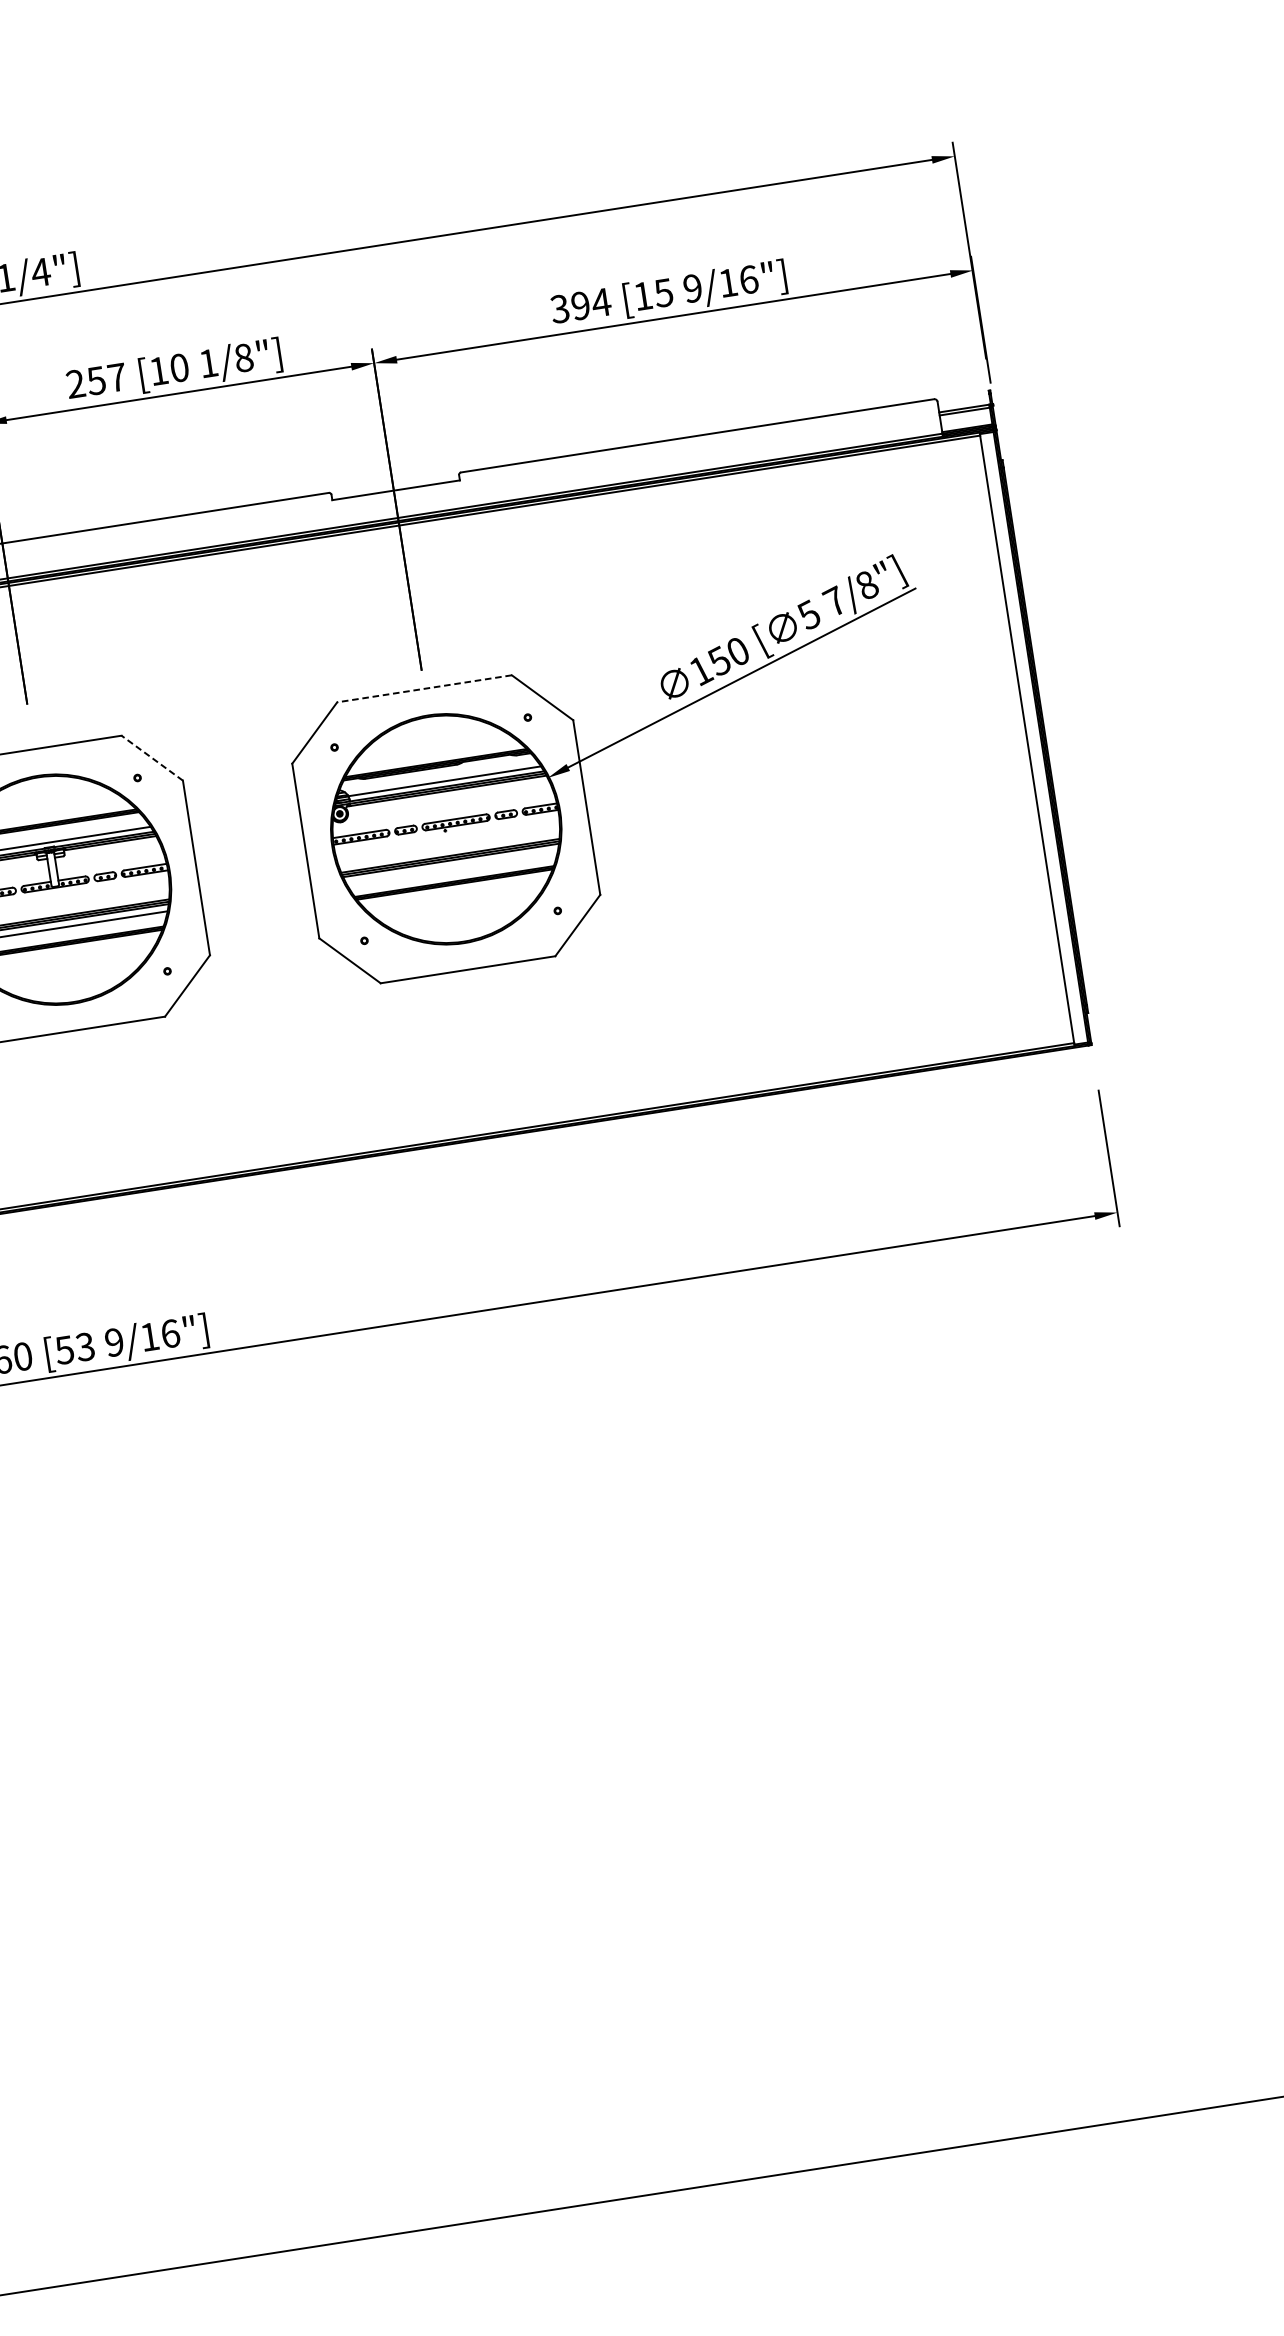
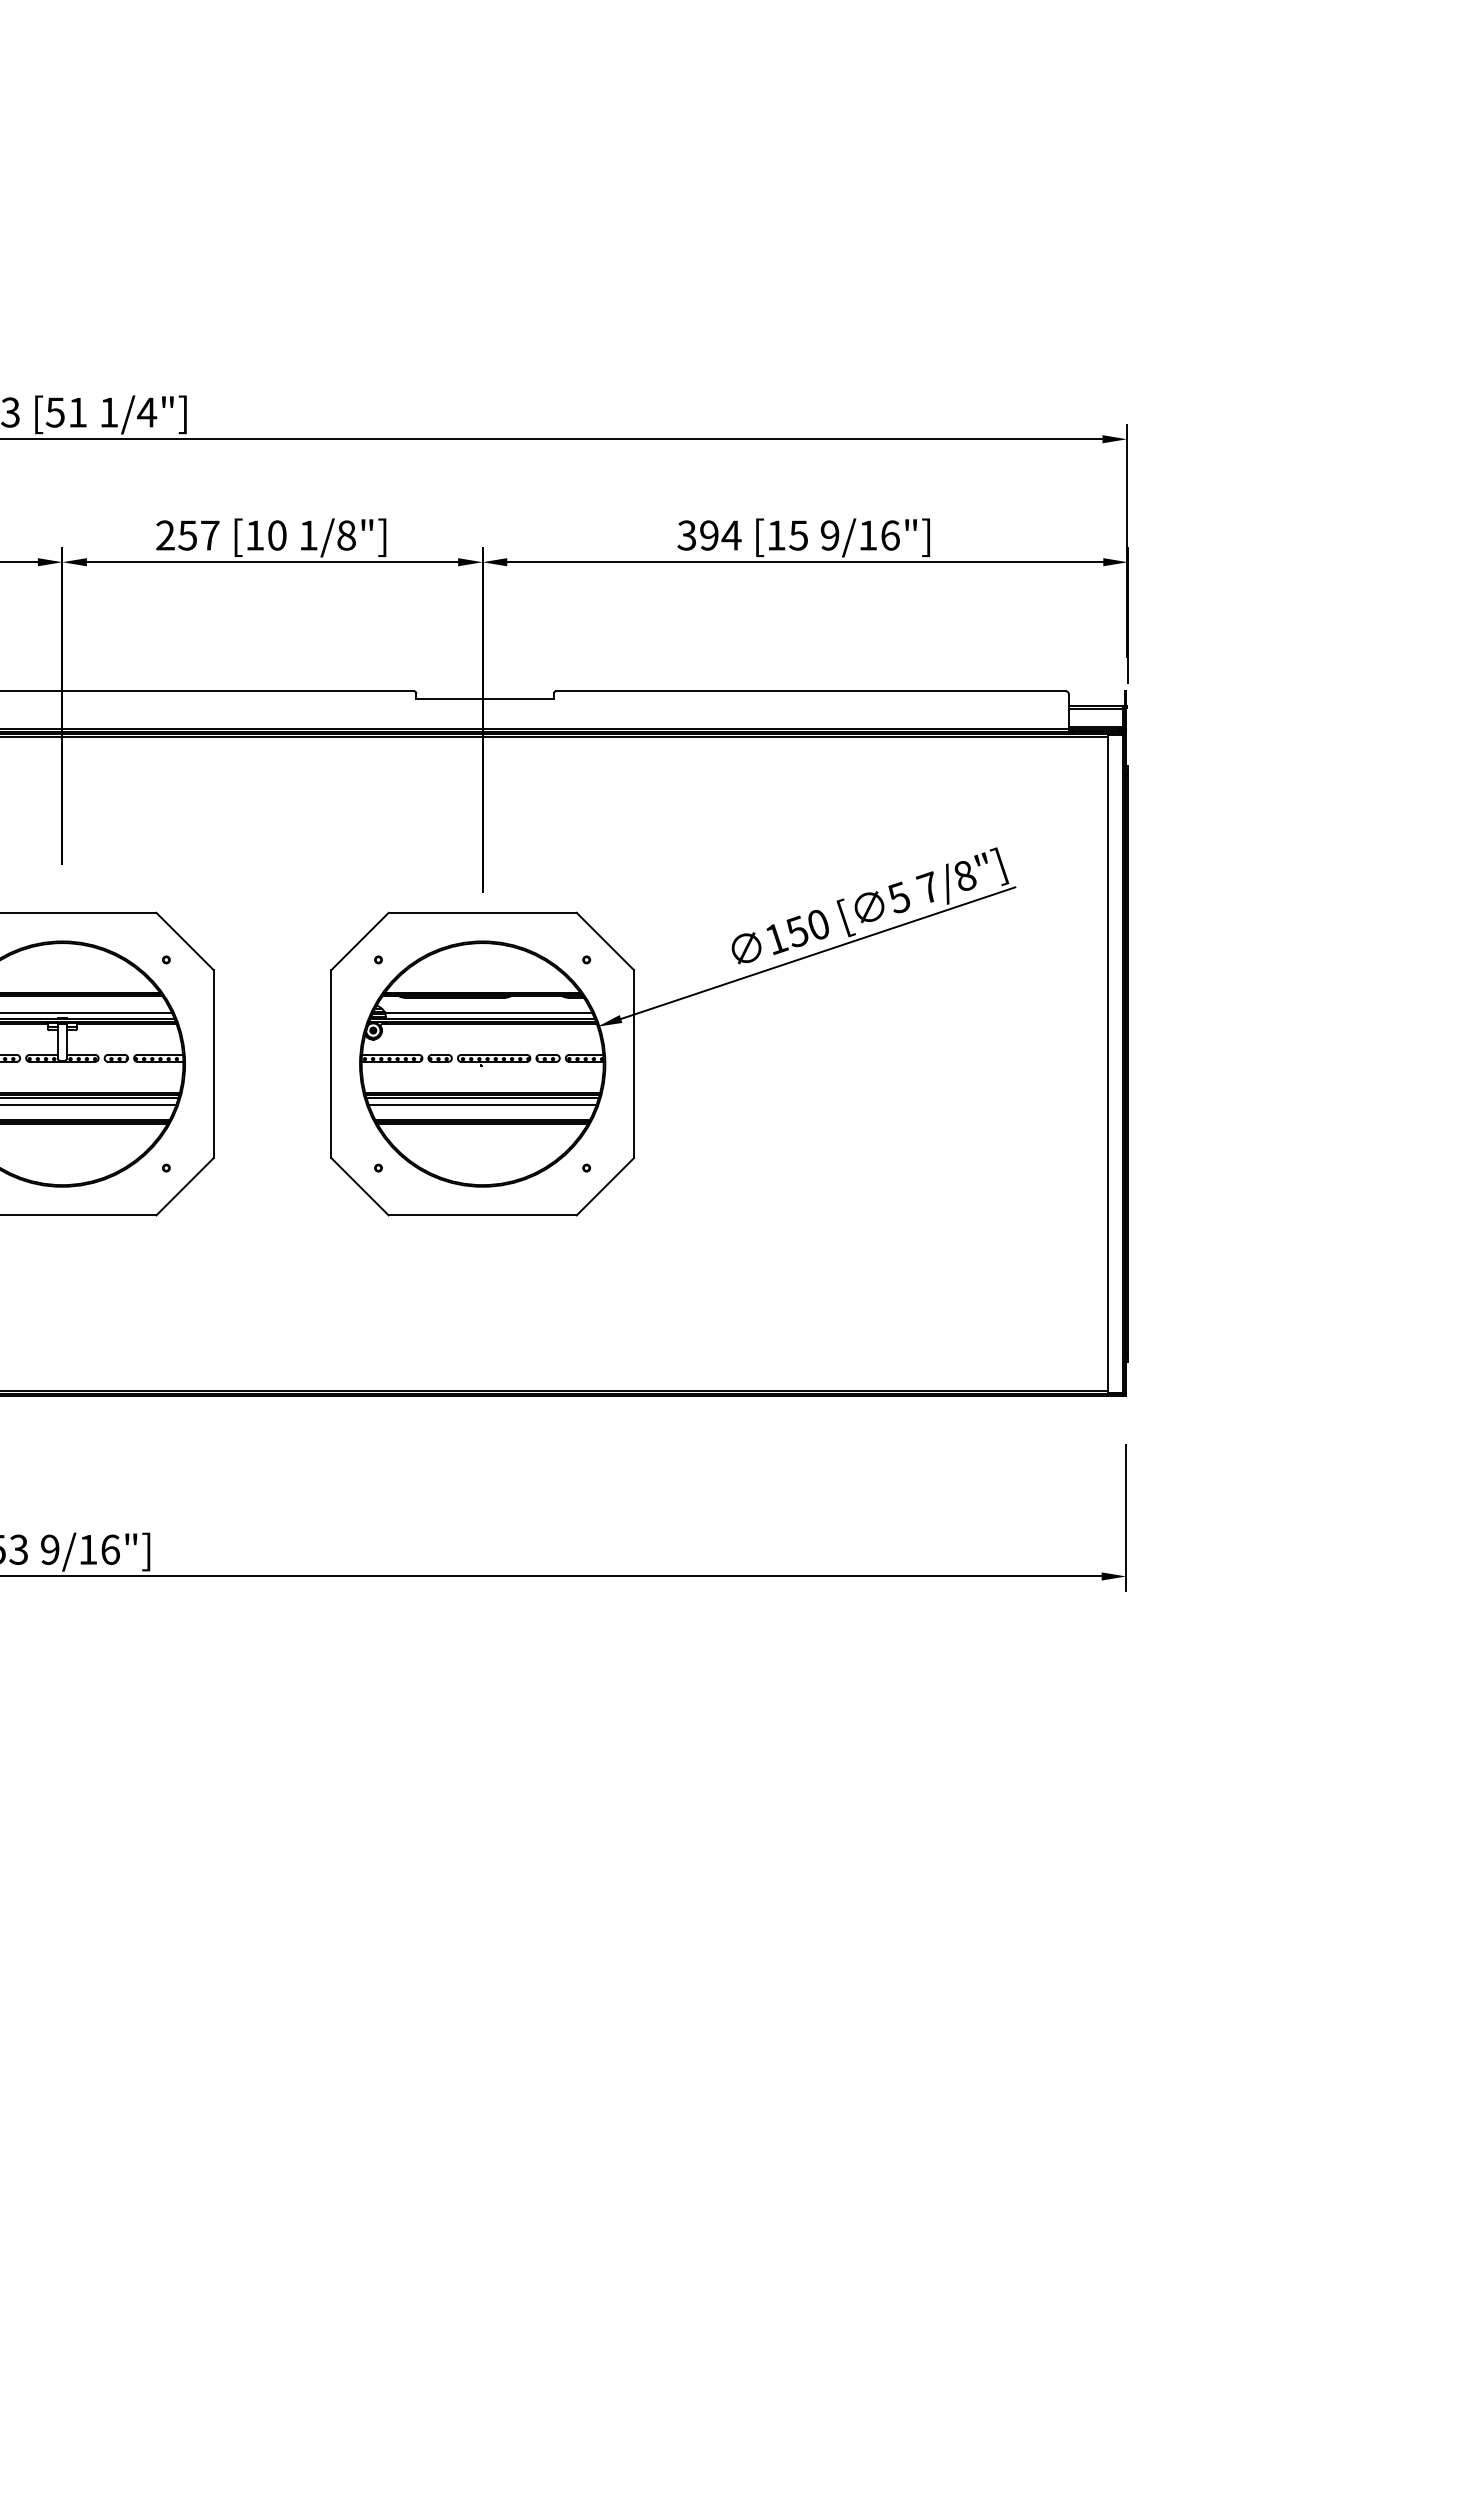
line: (424, 688) -> (482, 912), dashed -> solid
line: (151, 758) -> (184, 941), dashed -> solid
line: (452, 867) -> (482, 1105), added

